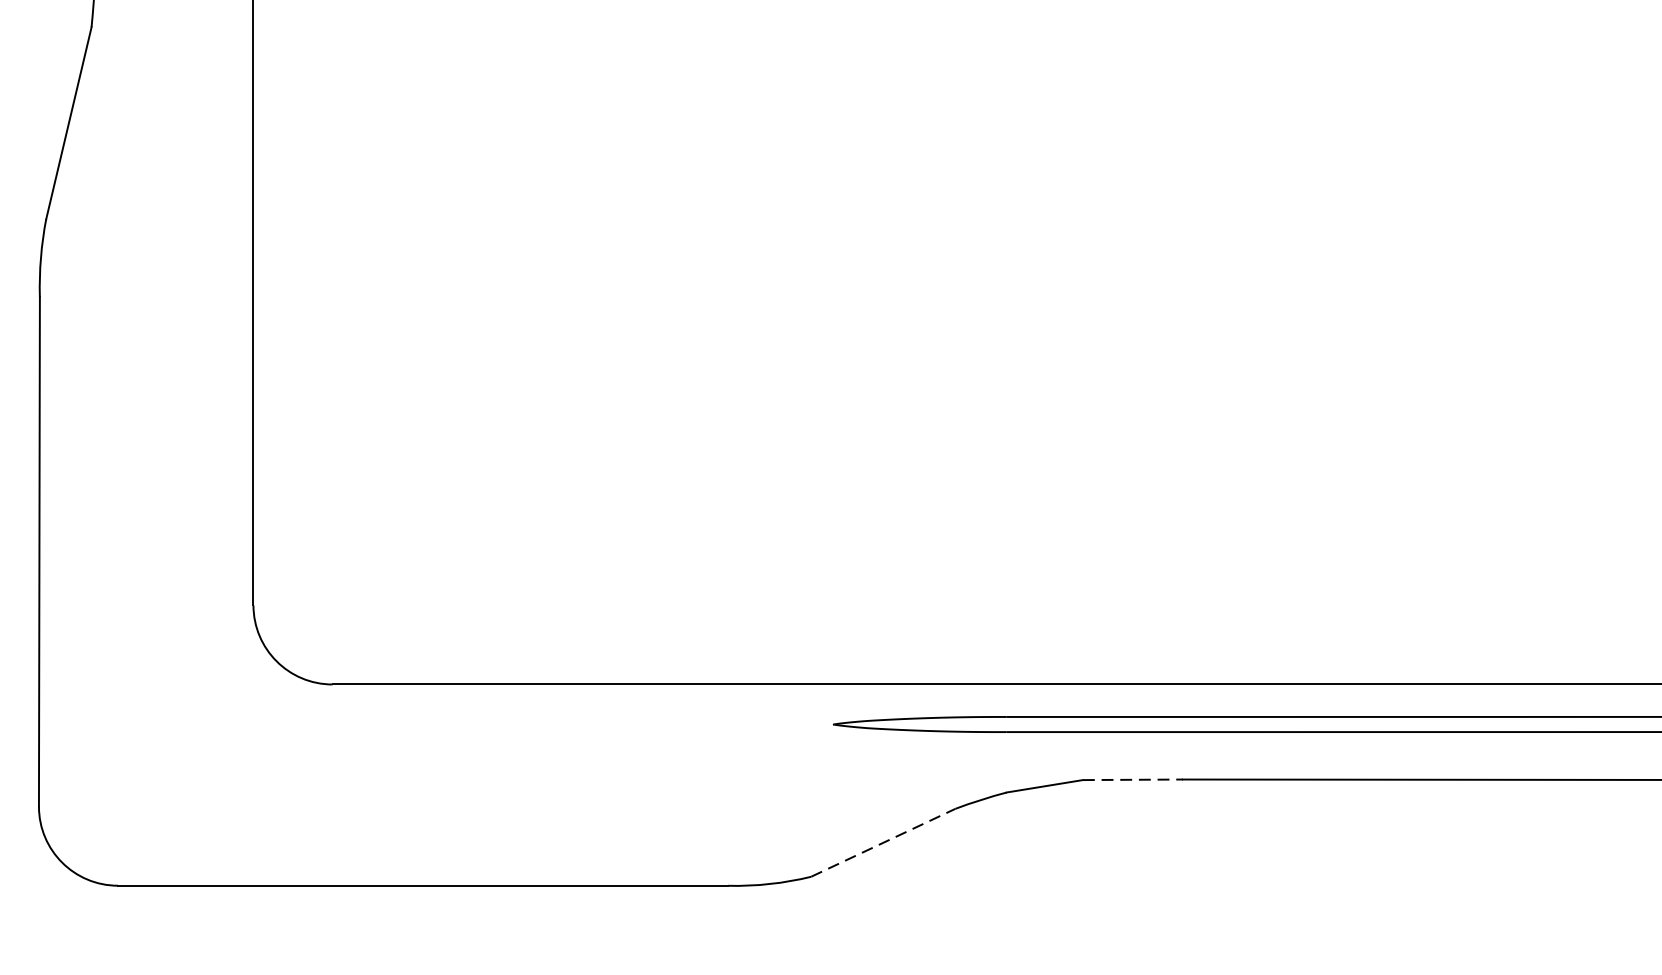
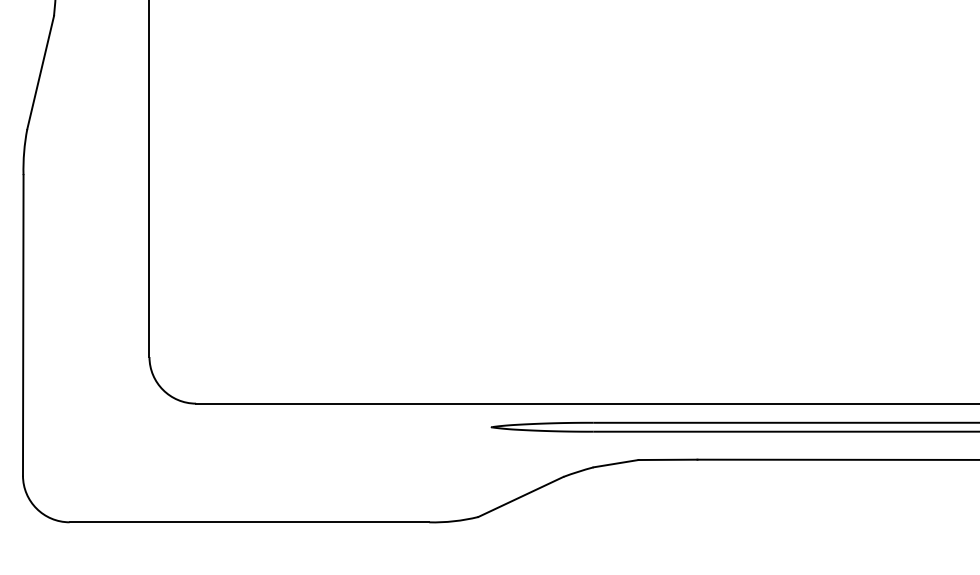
line: (1133, 779) -> (668, 459), dashed -> solid
line: (882, 841) -> (520, 496), dashed -> solid

